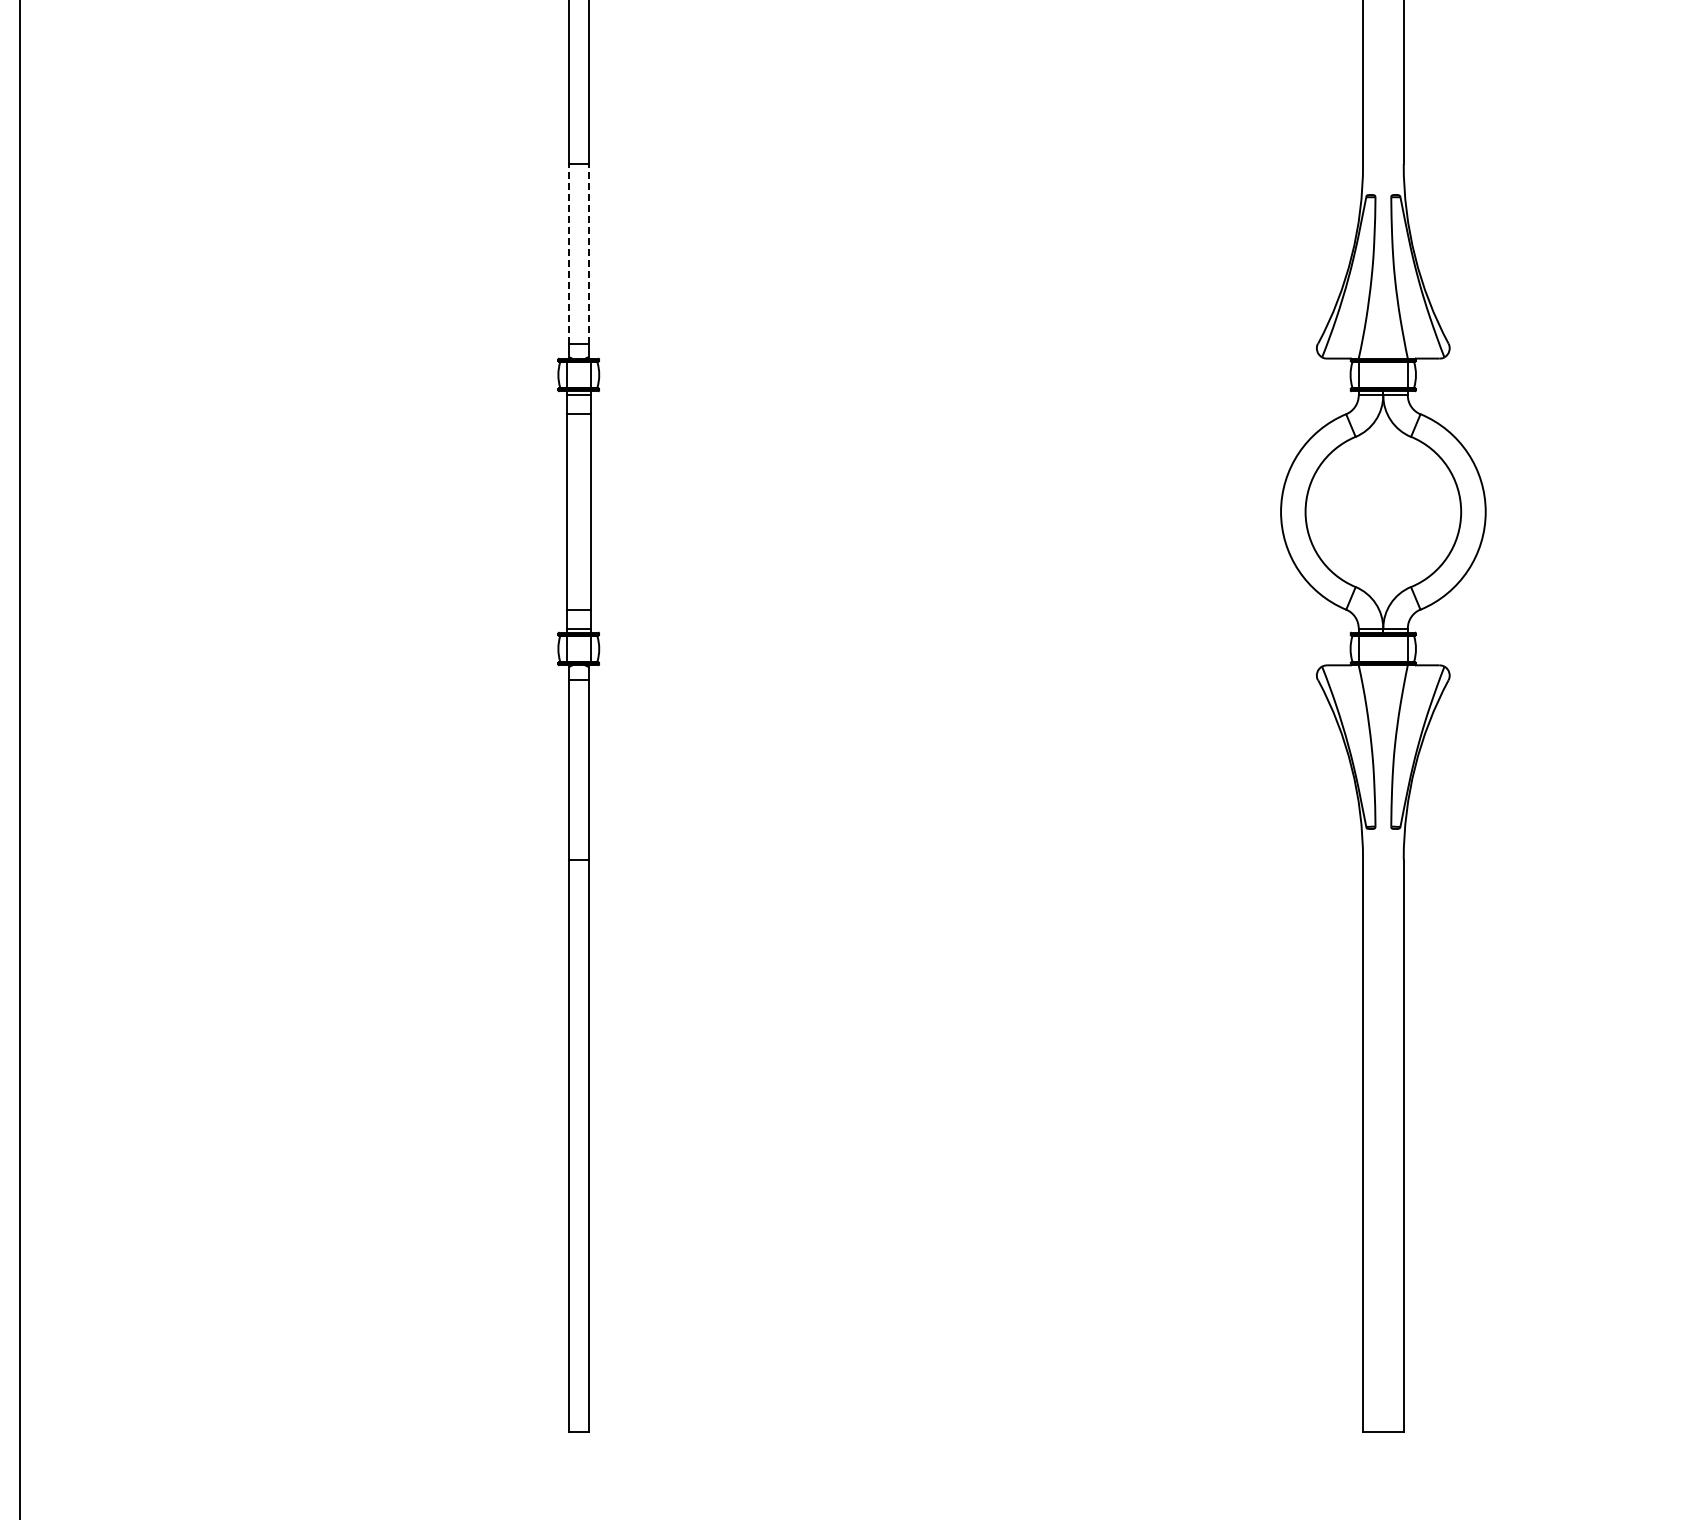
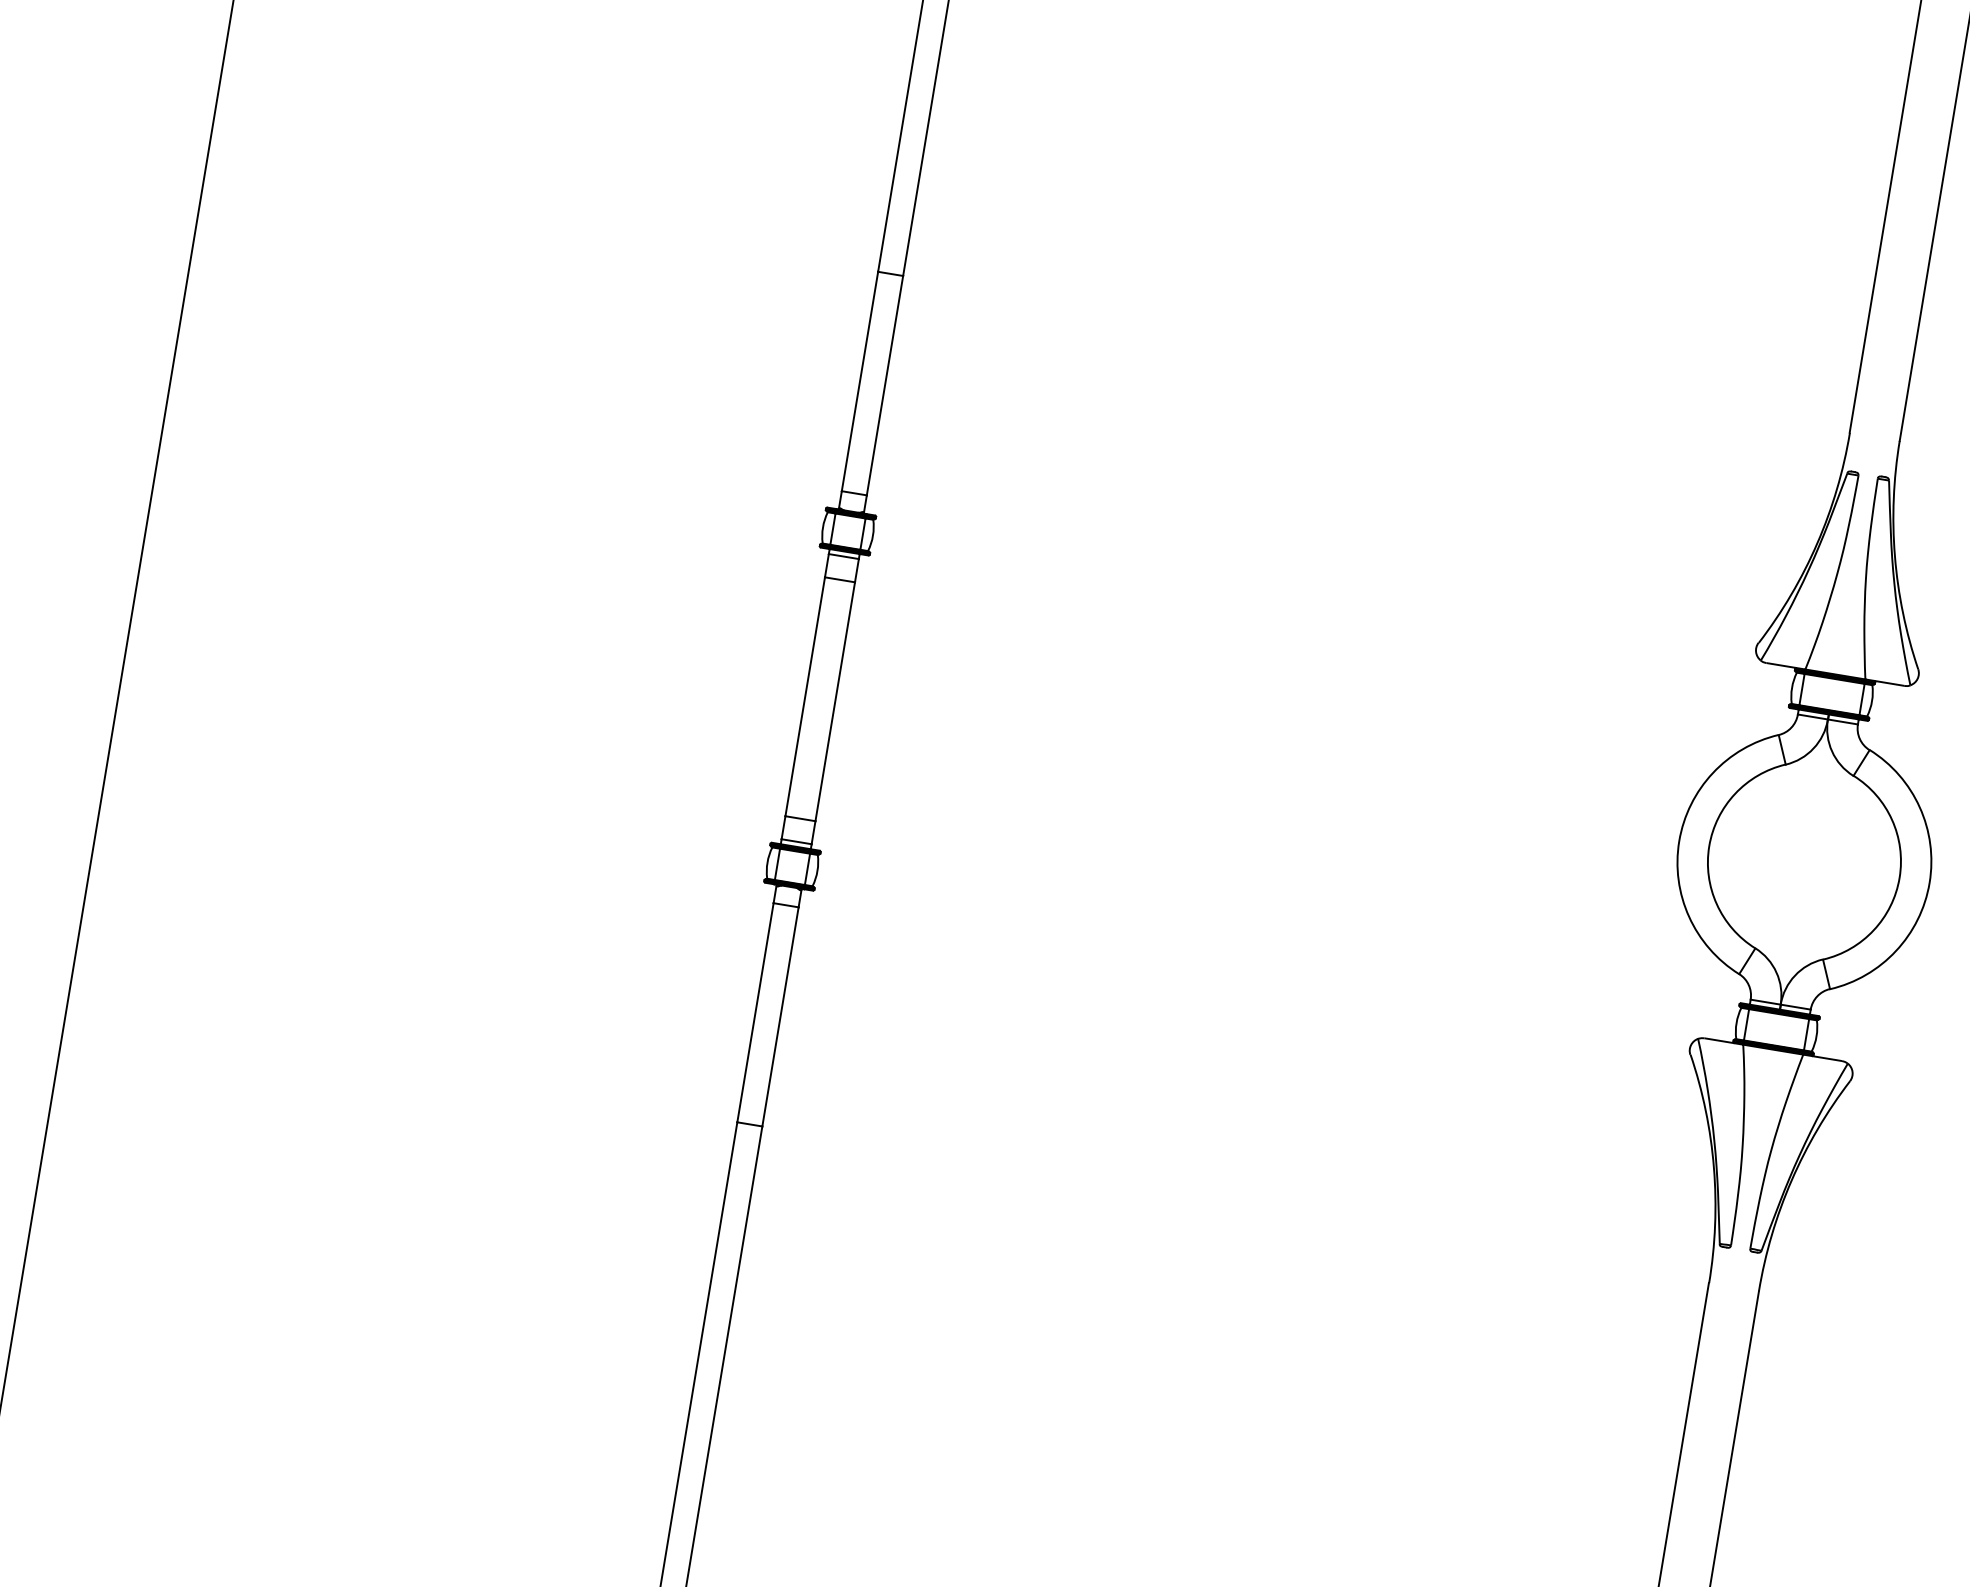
line: (568, 253) -> (859, 380), dashed -> solid
line: (589, 253) -> (885, 385), dashed -> solid

